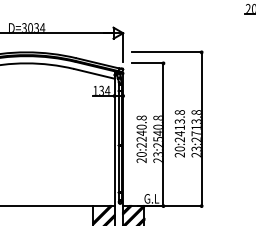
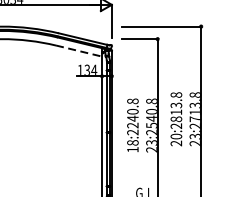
line: (94, 73) -> (79, 50), solid -> dashed
text: (179, 133) -> (175, 118), 20:2413.8 -> 20:2813.8
text: (141, 157) -> (132, 146), 20:2240.8 -> 18:2240.8

